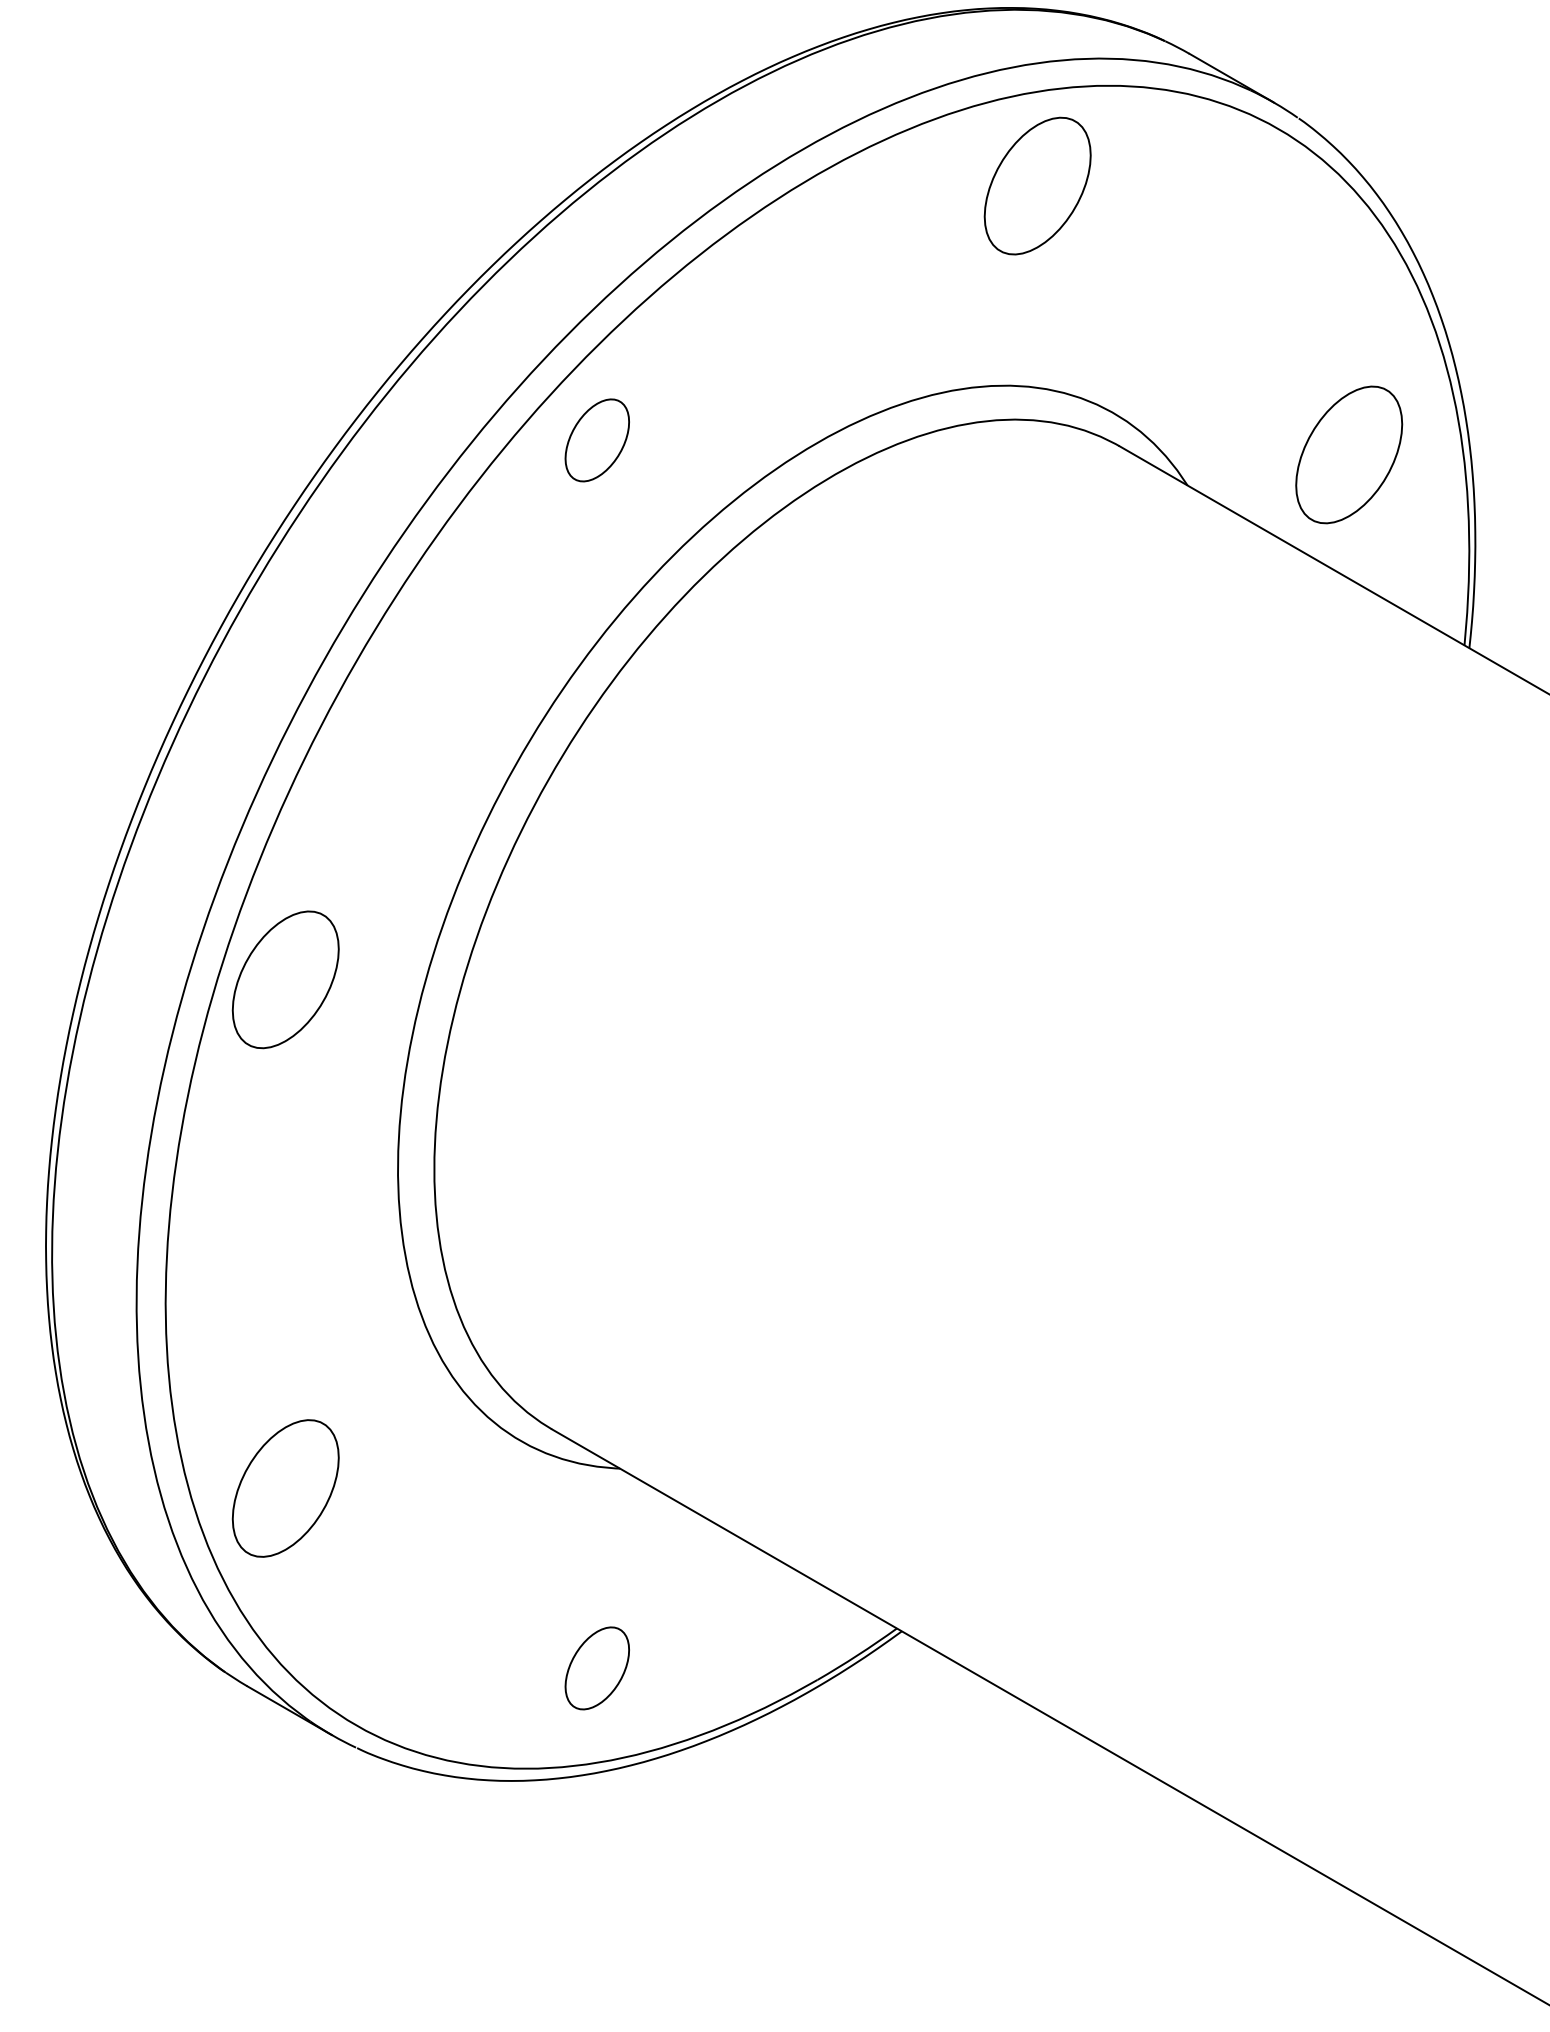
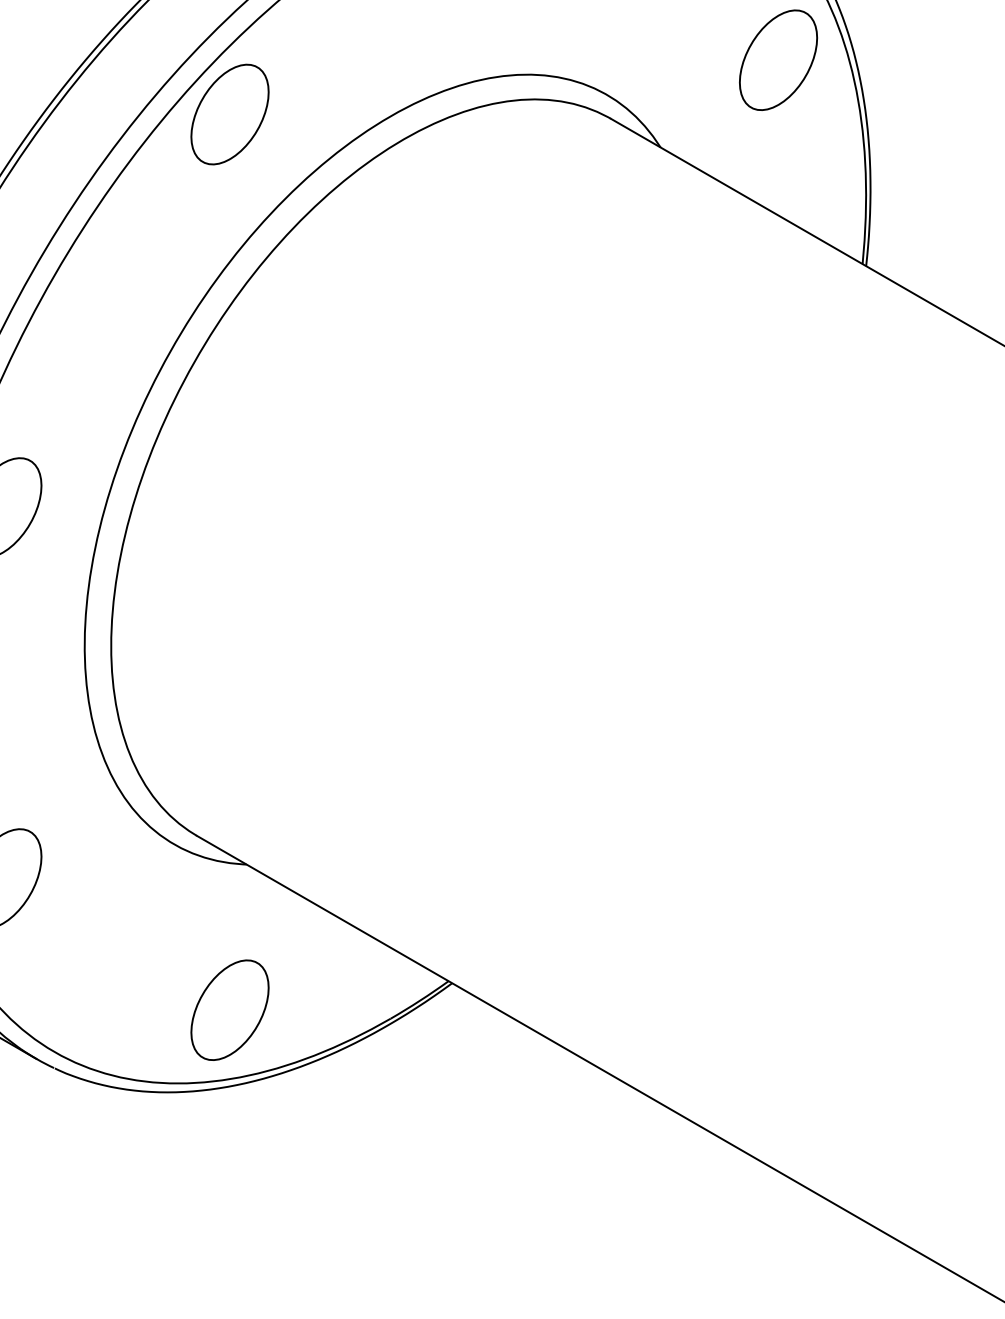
part: (597, 440) -> (230, 114), size x1.67
part: (1349, 454) -> (778, 59), moved
part: (597, 1668) -> (230, 1010), size x1.67

